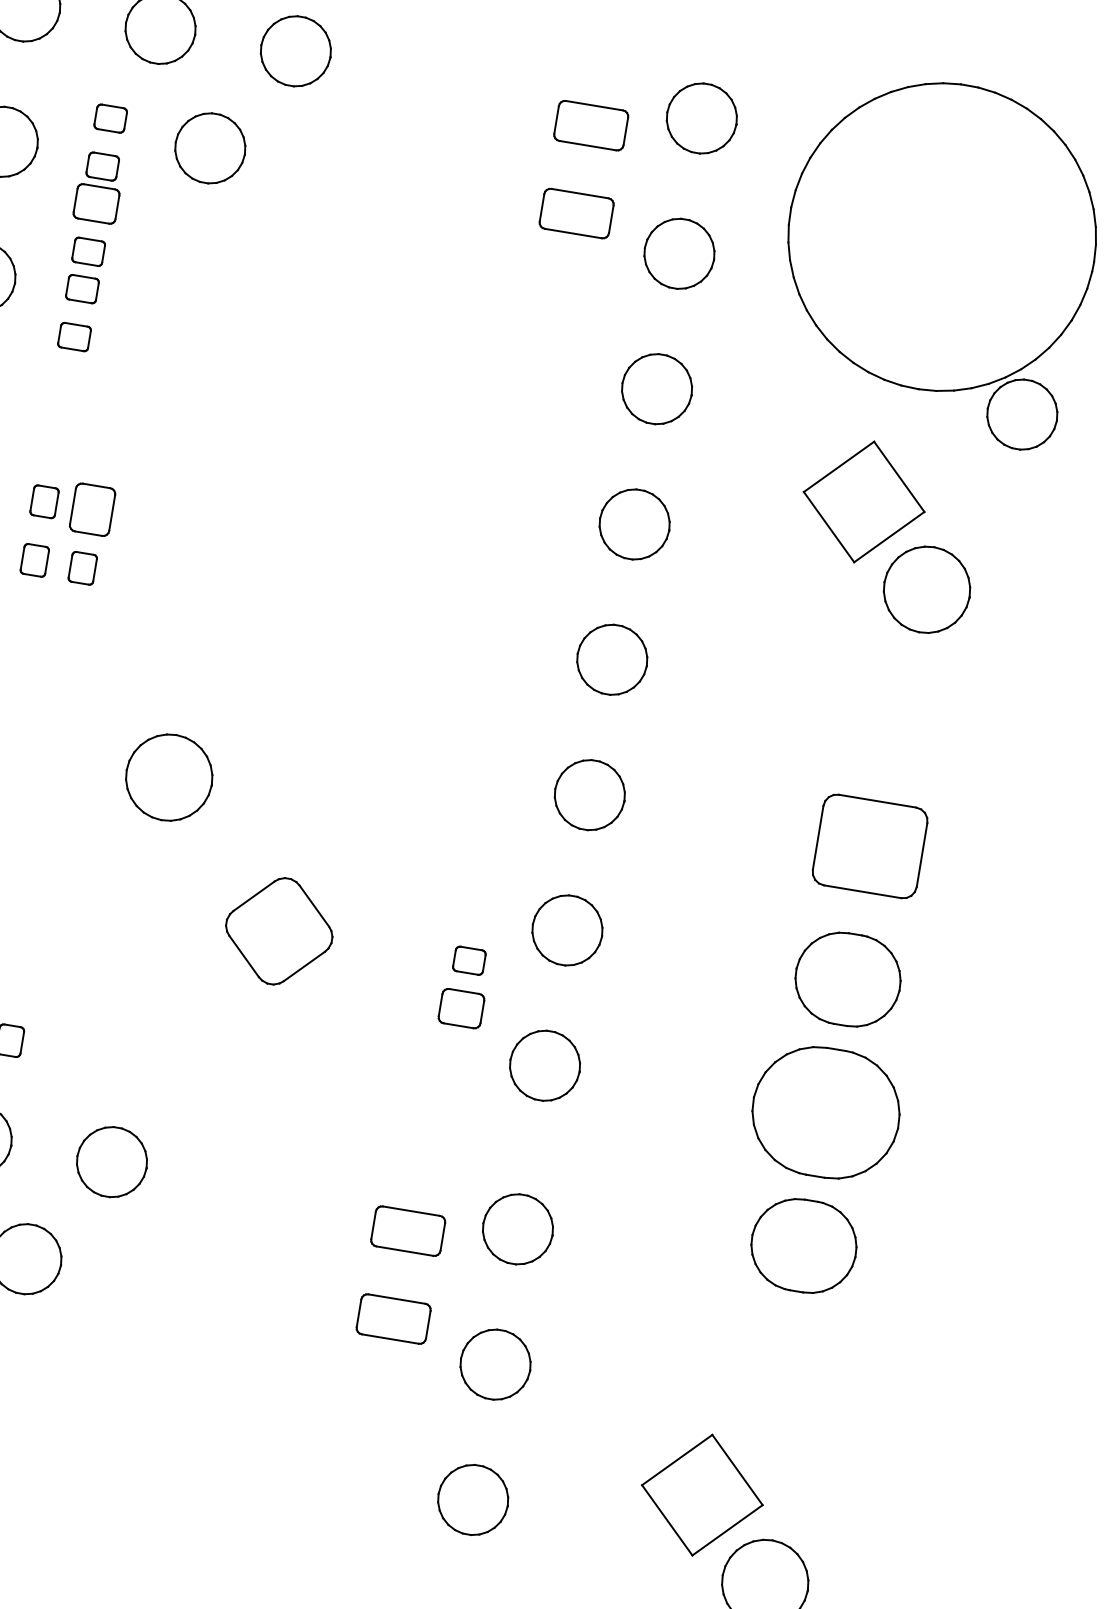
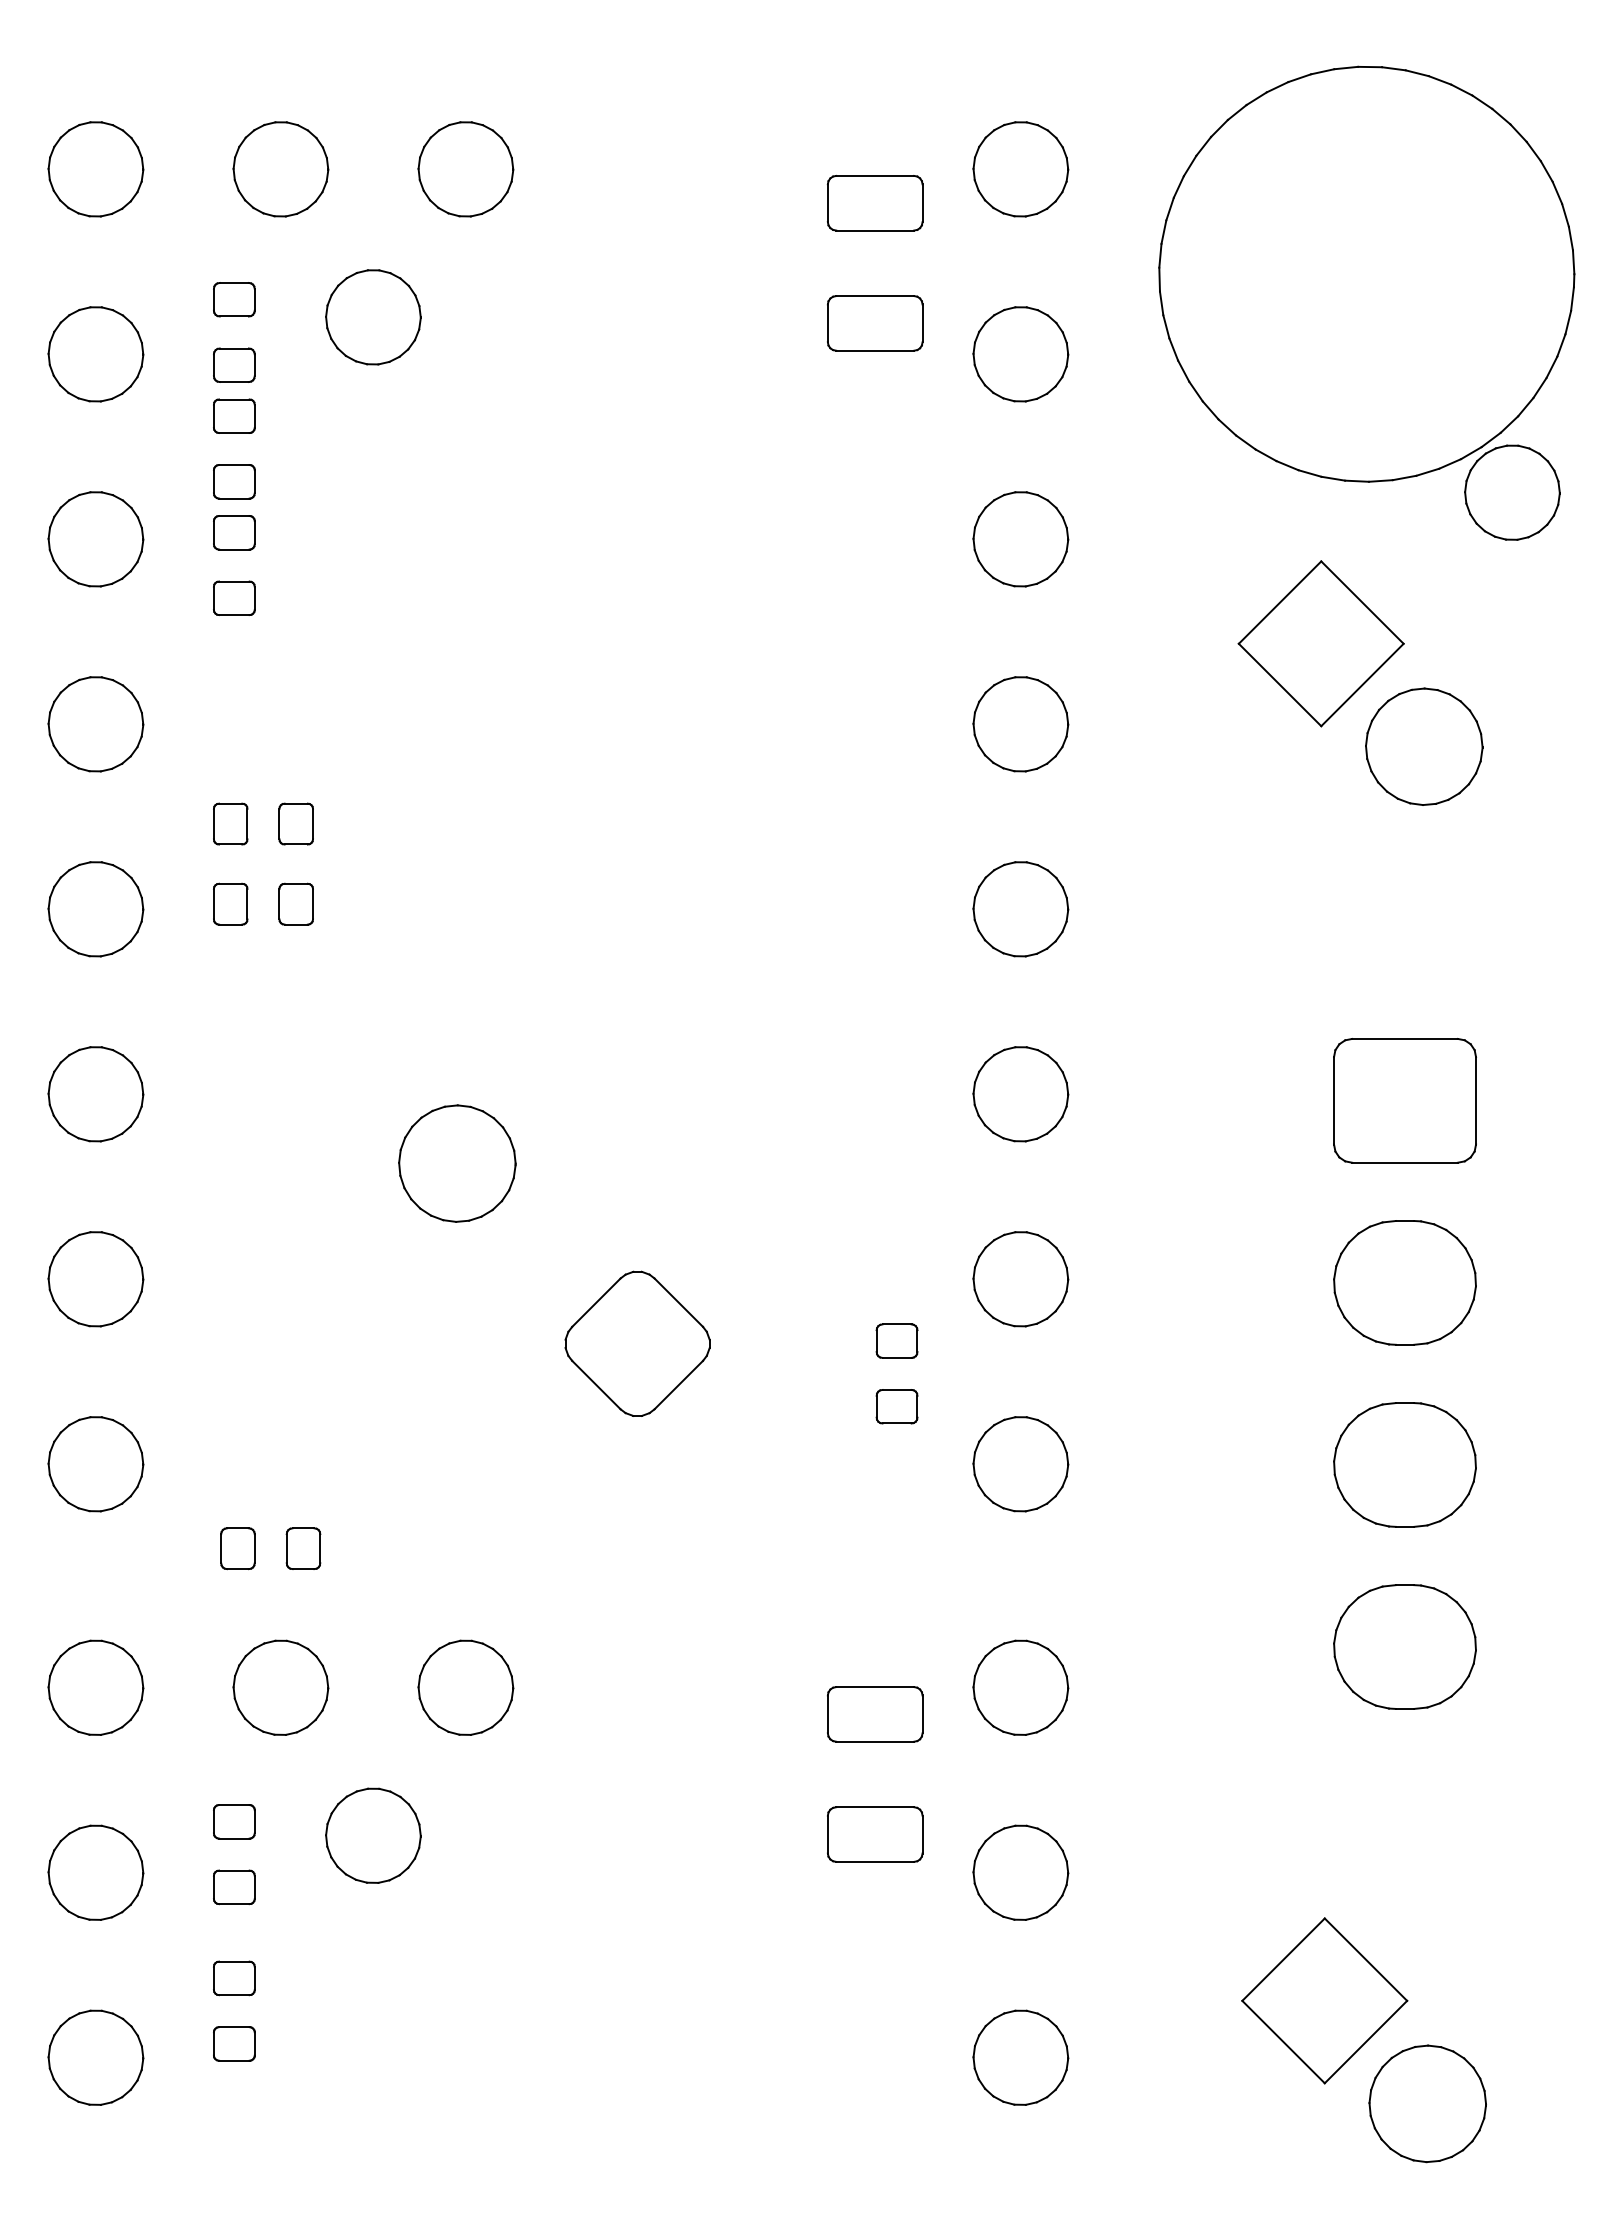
part: (96, 203) -> (234, 415), size x0.71
part: (92, 509) -> (295, 823), size x0.62
part: (461, 1008) -> (896, 1406), size x0.71
part: (825, 1112) -> (1404, 1464), size x0.71

